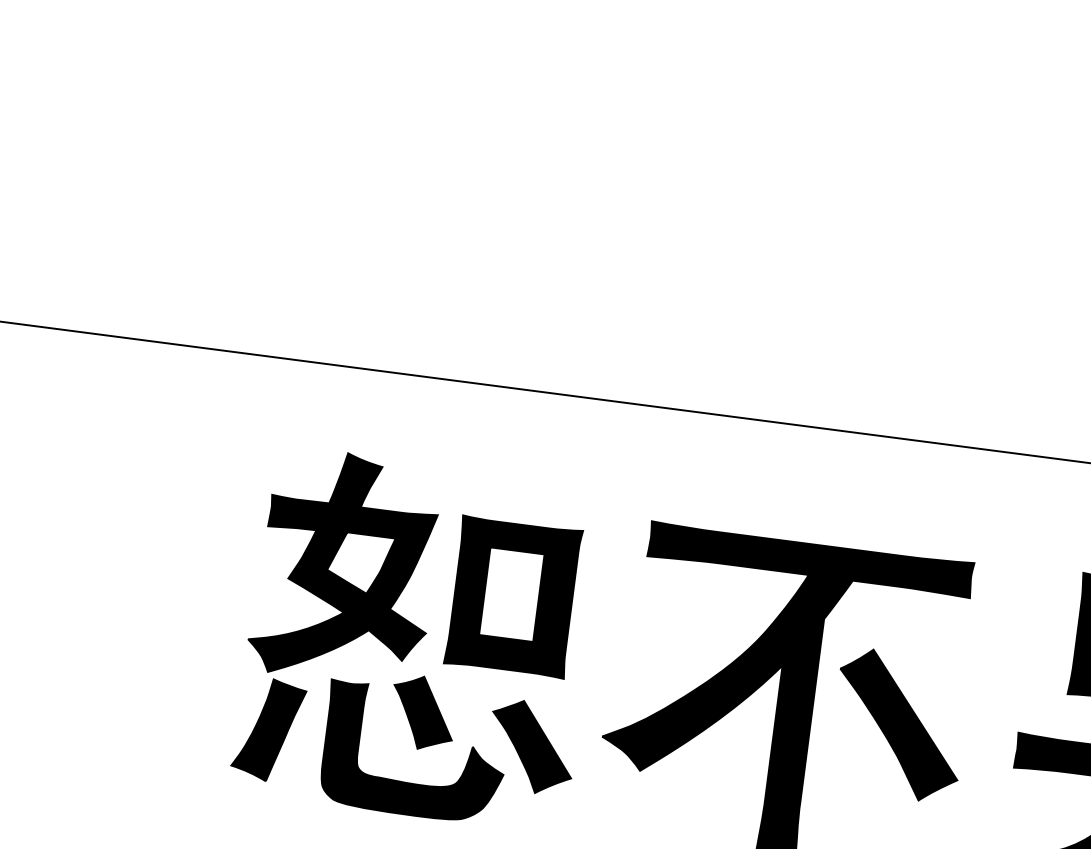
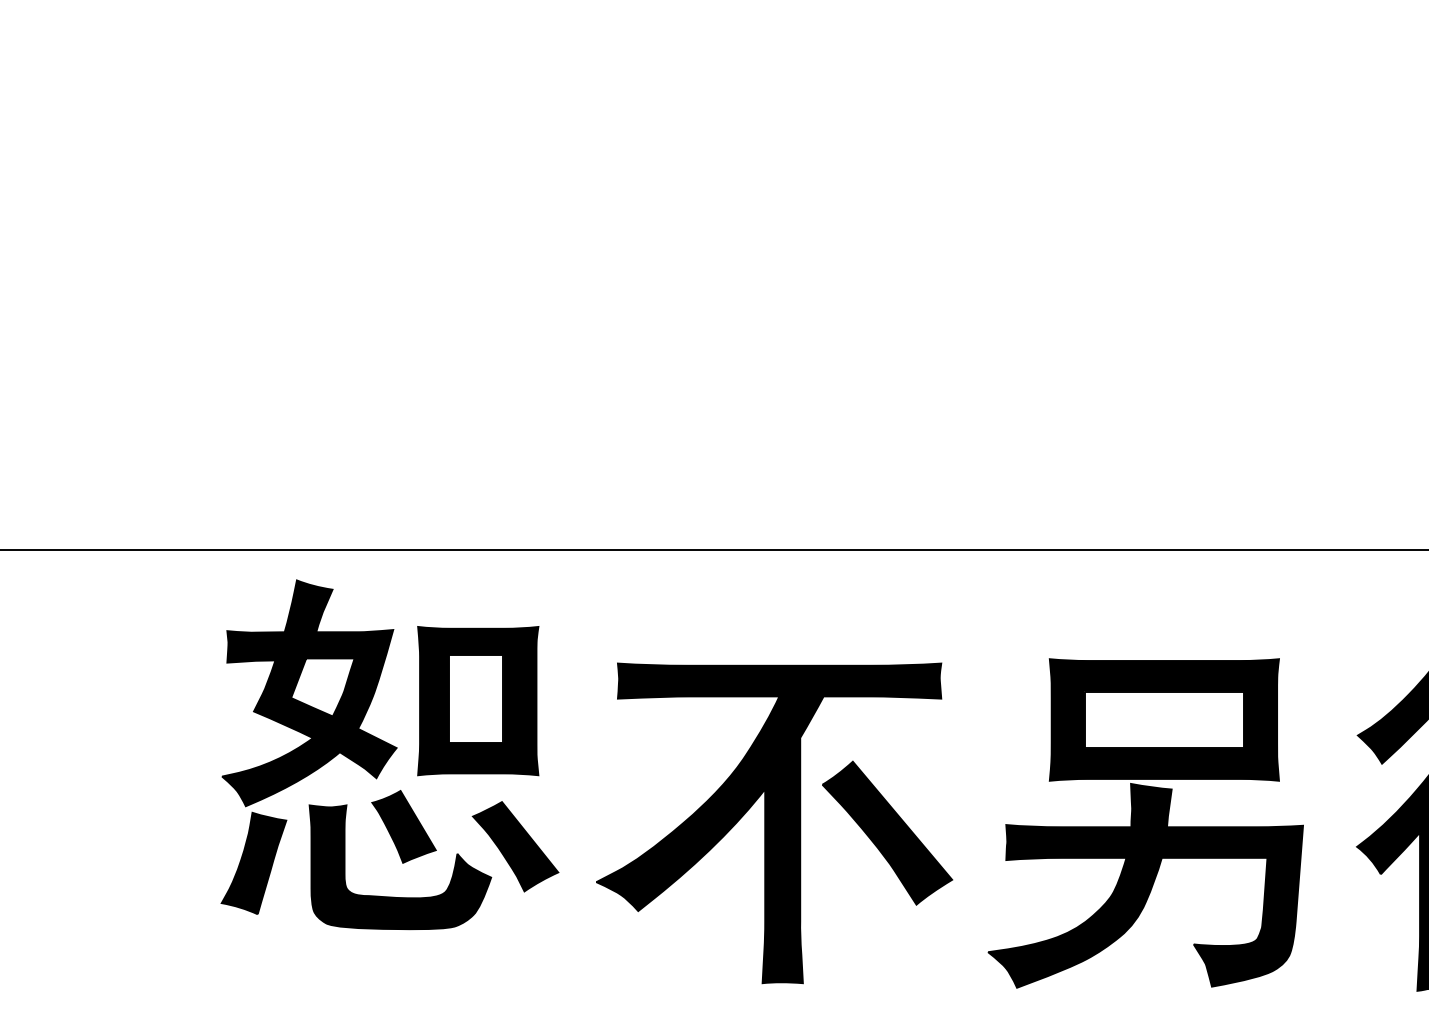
part: (417, 638) -> (389, 754), moved

